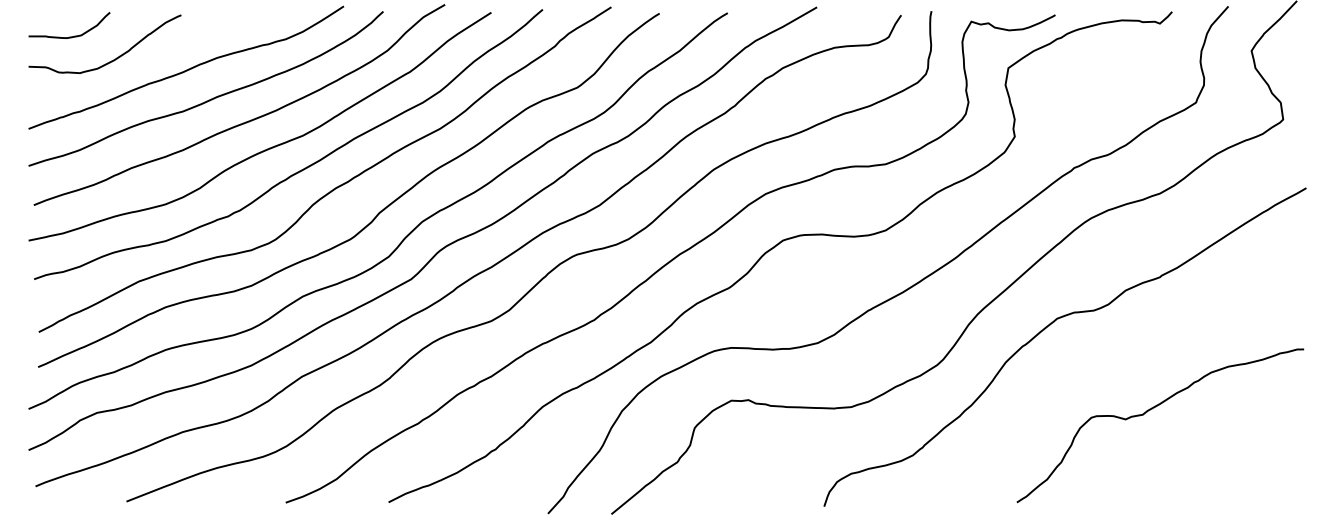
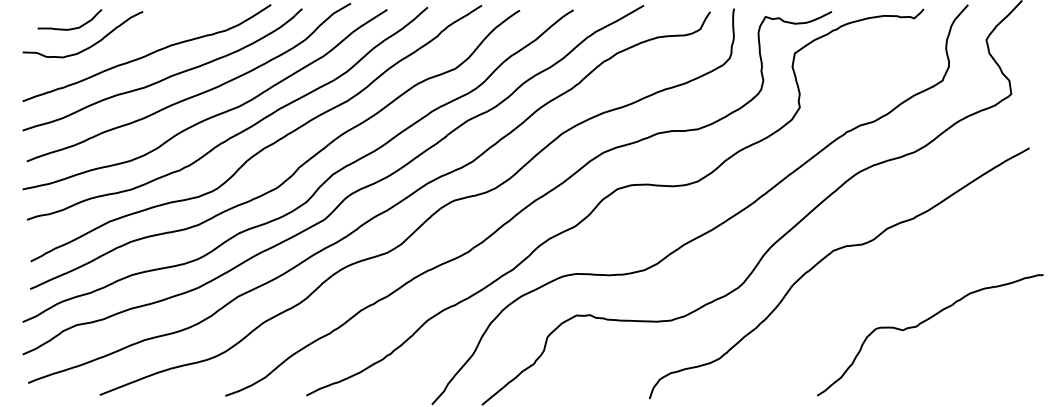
curve: (69, 36) -> (69, 28), moved
curve: (1152, 409) -> (924, 322), moved

